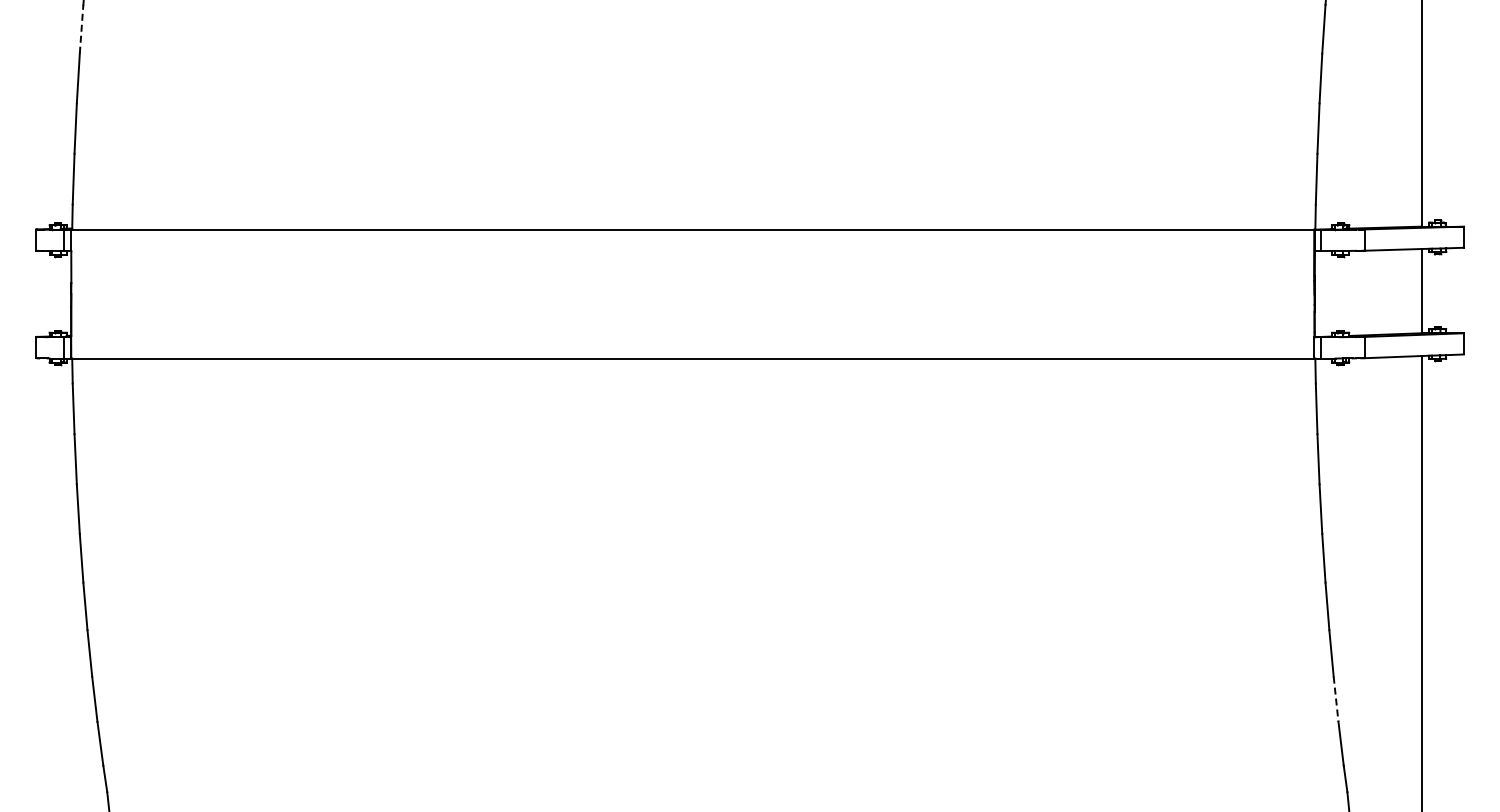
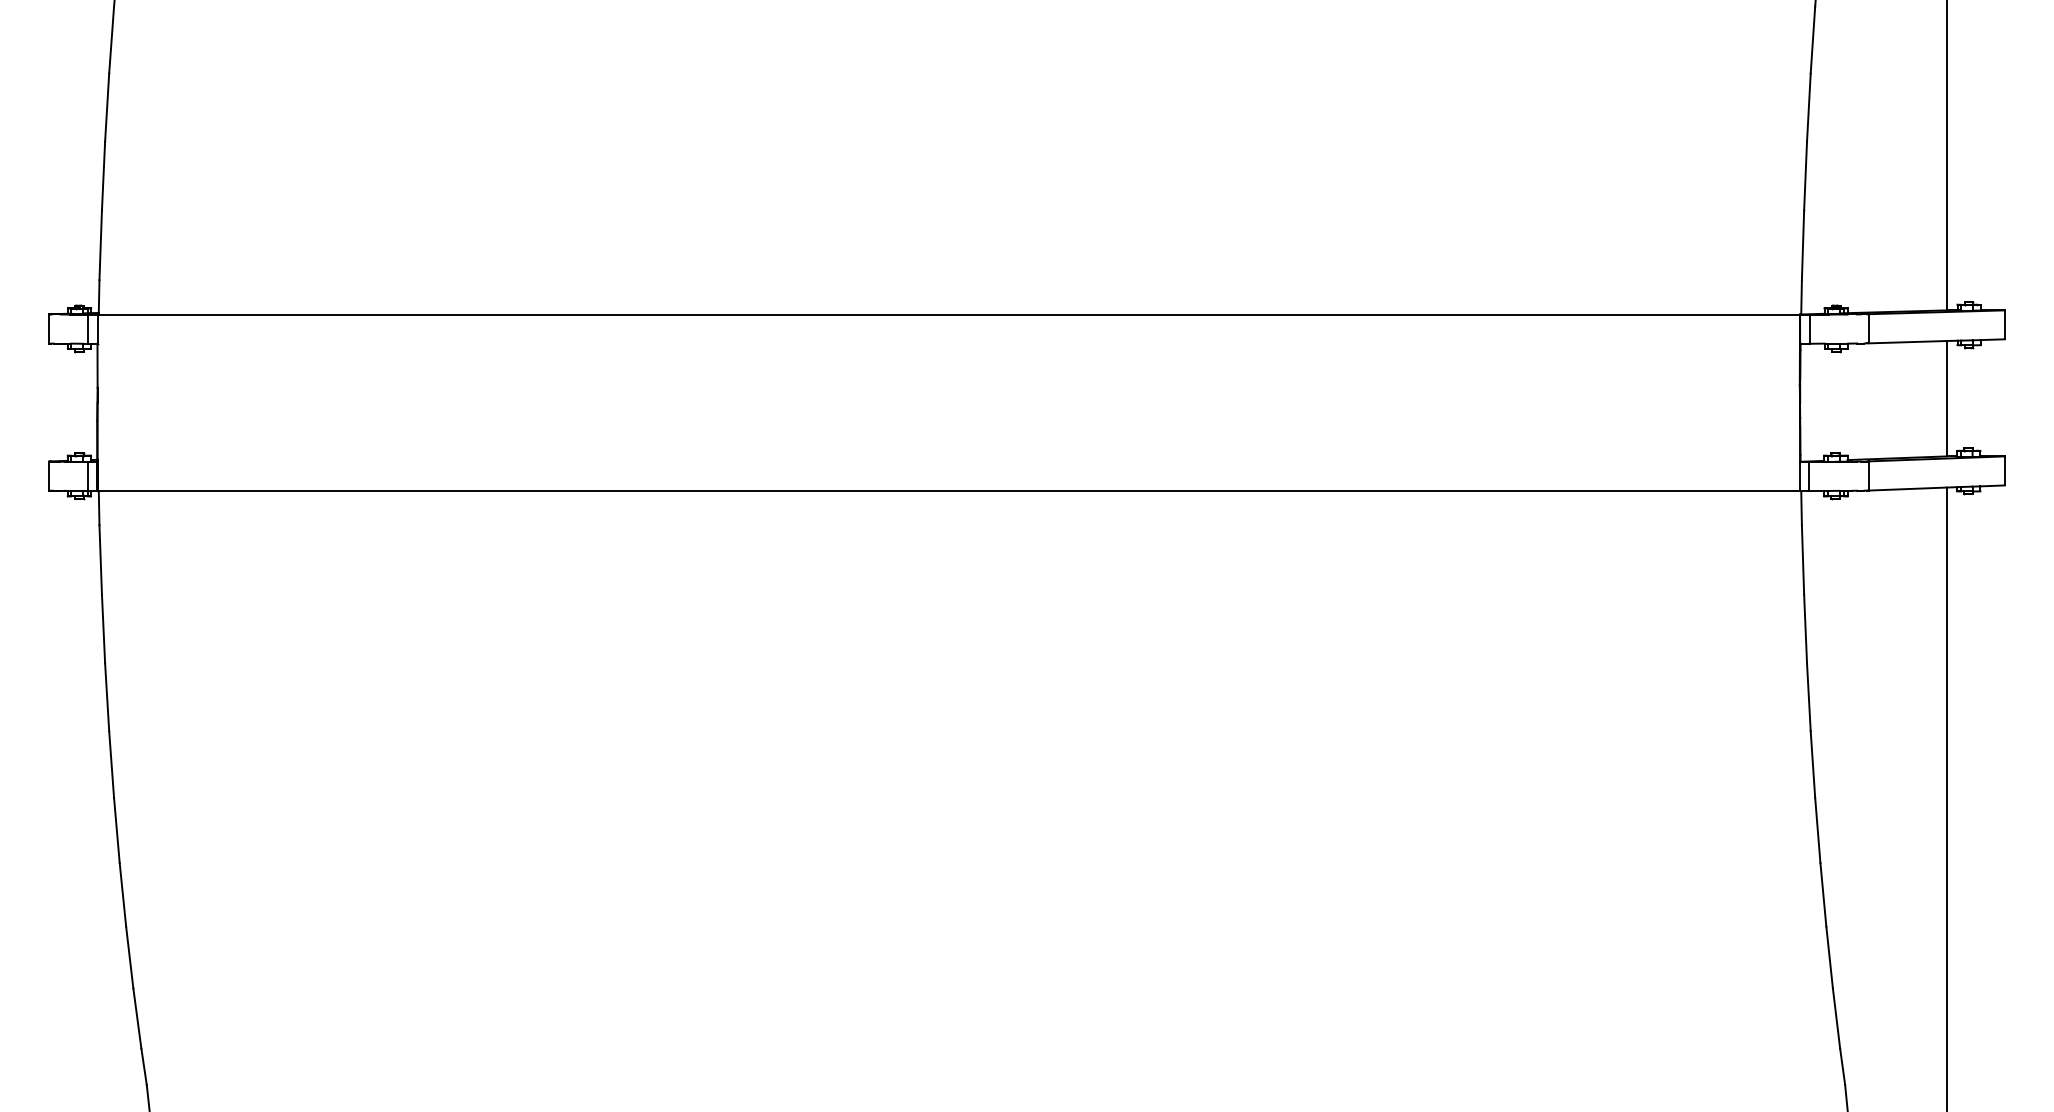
line: (81, 28) -> (111, 39), dashed -> solid
line: (1336, 699) -> (1830, 957), dashed -> solid

